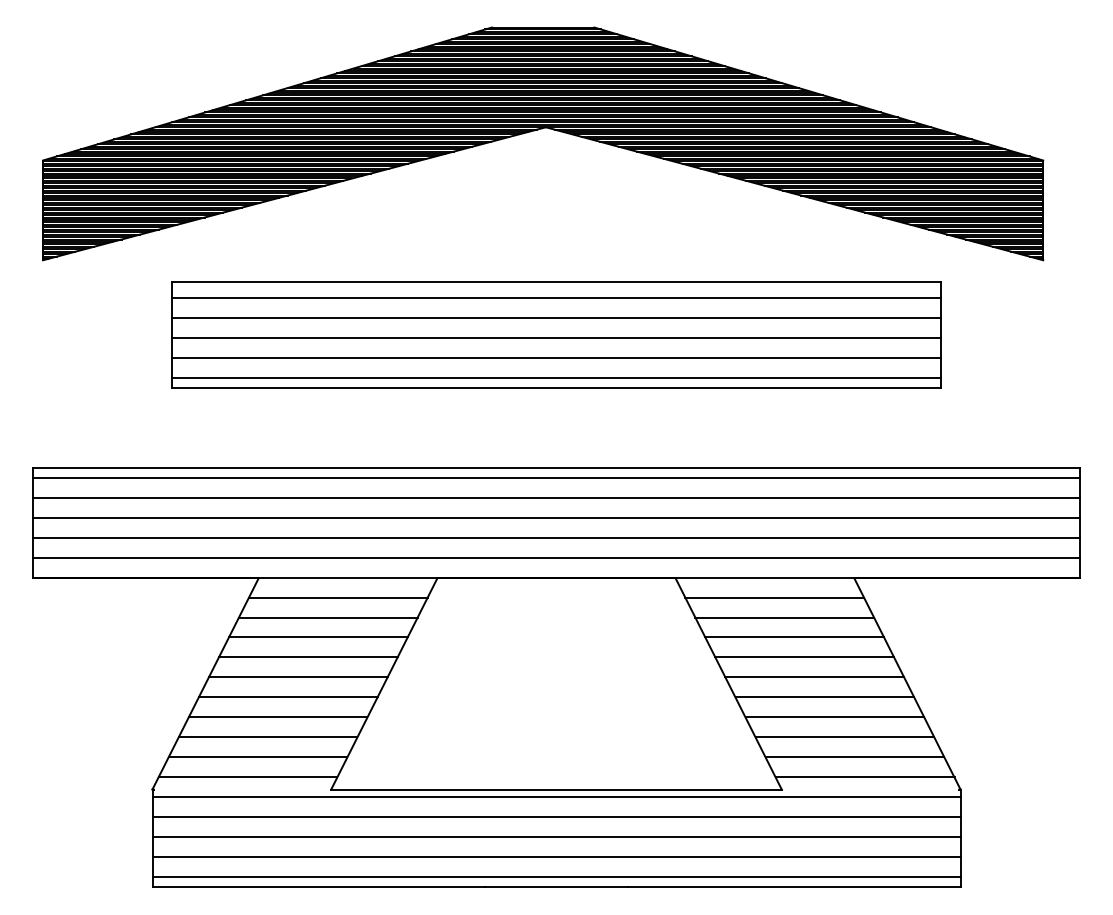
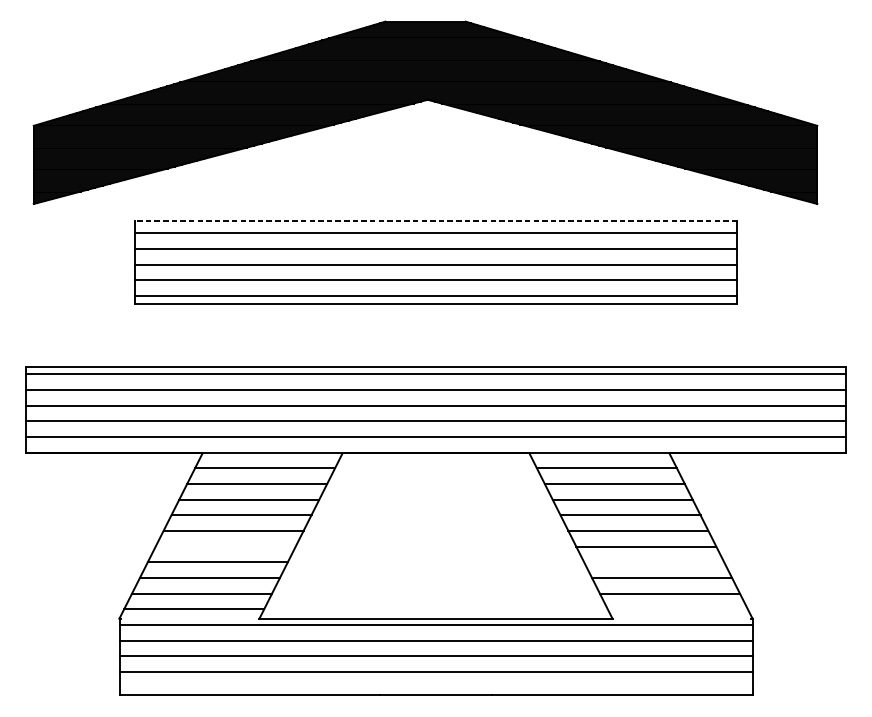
line: (556, 282) -> (436, 221), solid -> dashed
line: (287, 697) -> (225, 546), removed
line: (834, 717) -> (653, 562), removed
line: (864, 777) -> (677, 609), removed
line: (556, 877) -> (436, 687), removed

